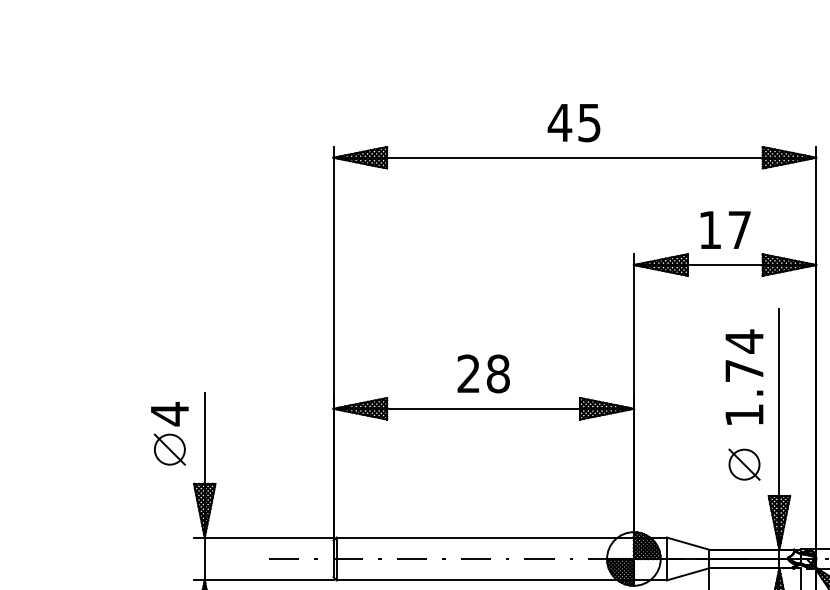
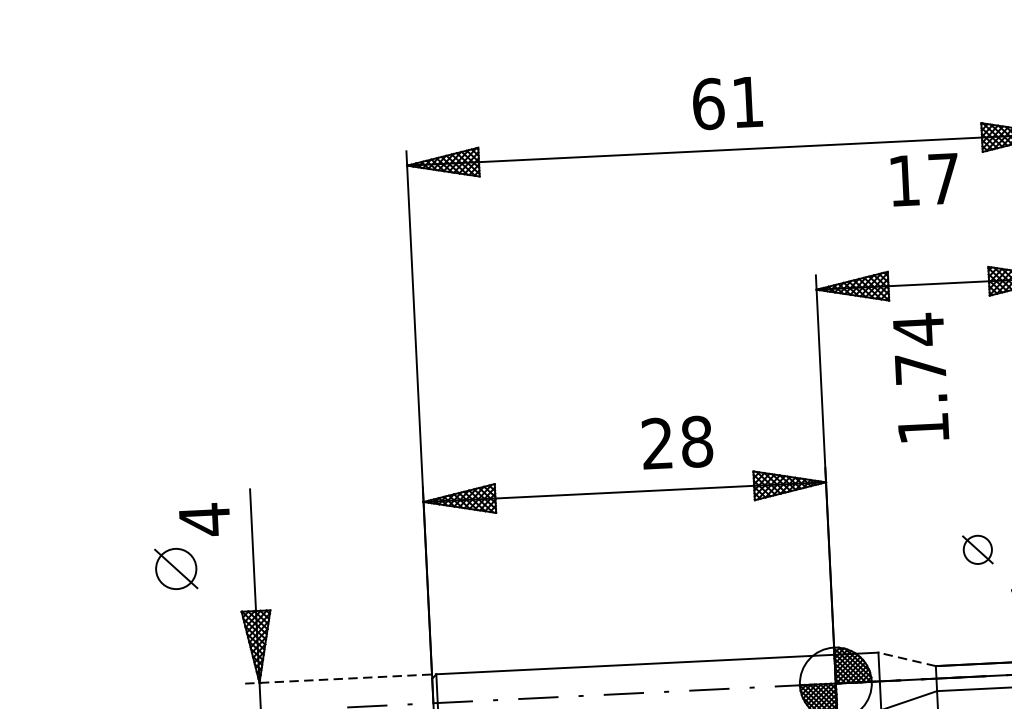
text: (573, 122) -> (726, 102), 45 -> 61
text: (725, 229) -> (924, 178), moved
text: (483, 373) -> (677, 442), moved
text: (744, 376) -> (921, 376), moved
part: (169, 449) -> (175, 568), moved
part: (744, 464) -> (977, 549), size x0.7
line: (263, 537) -> (338, 679), solid -> dashed
line: (687, 543) -> (906, 659), solid -> dashed

